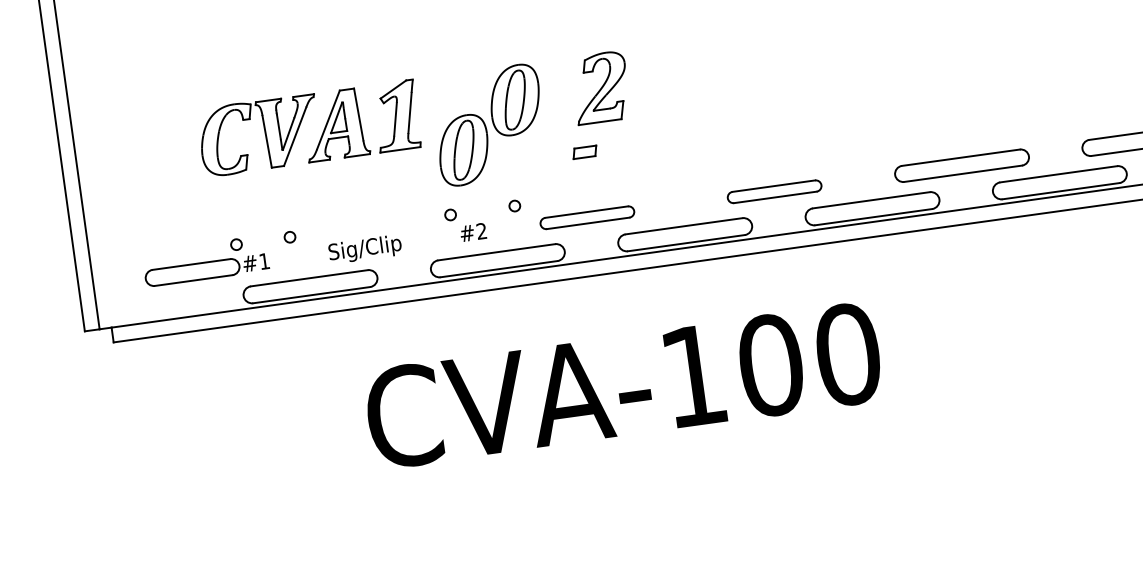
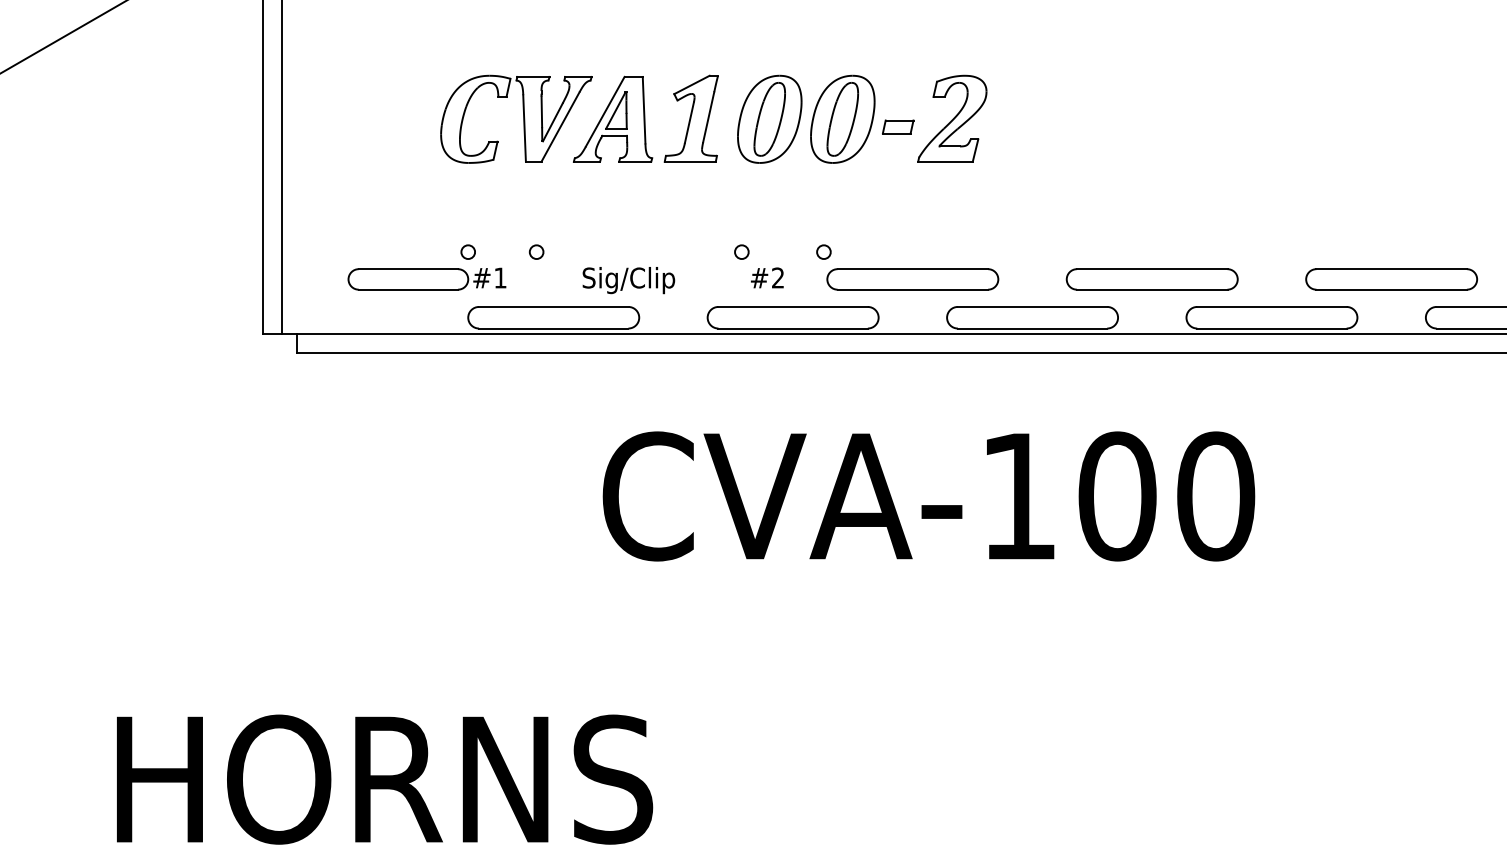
part: (463, 149) -> (769, 118), moved
part: (585, 151) -> (898, 126), moved
part: (774, 191) -> (1151, 279), size x1.43
part: (587, 217) -> (912, 279), size x1.43

